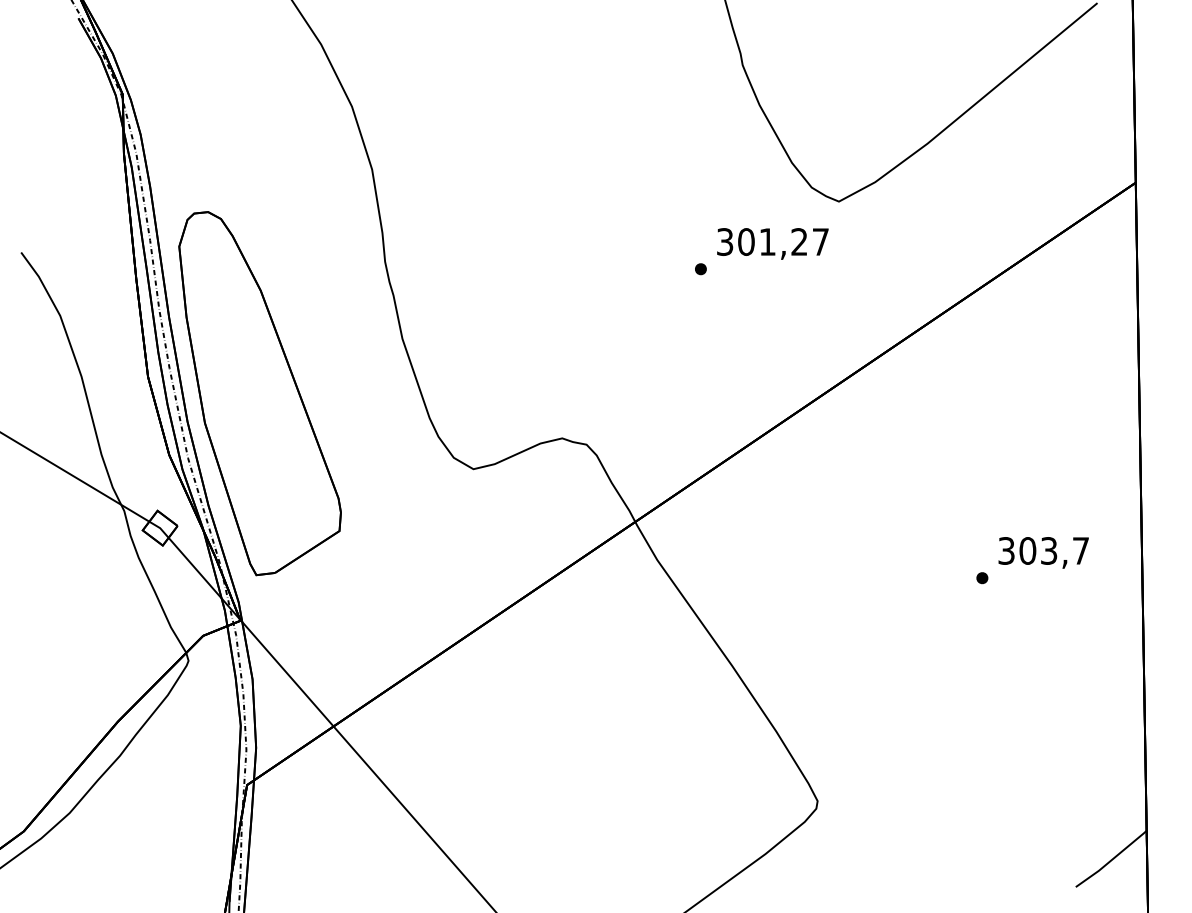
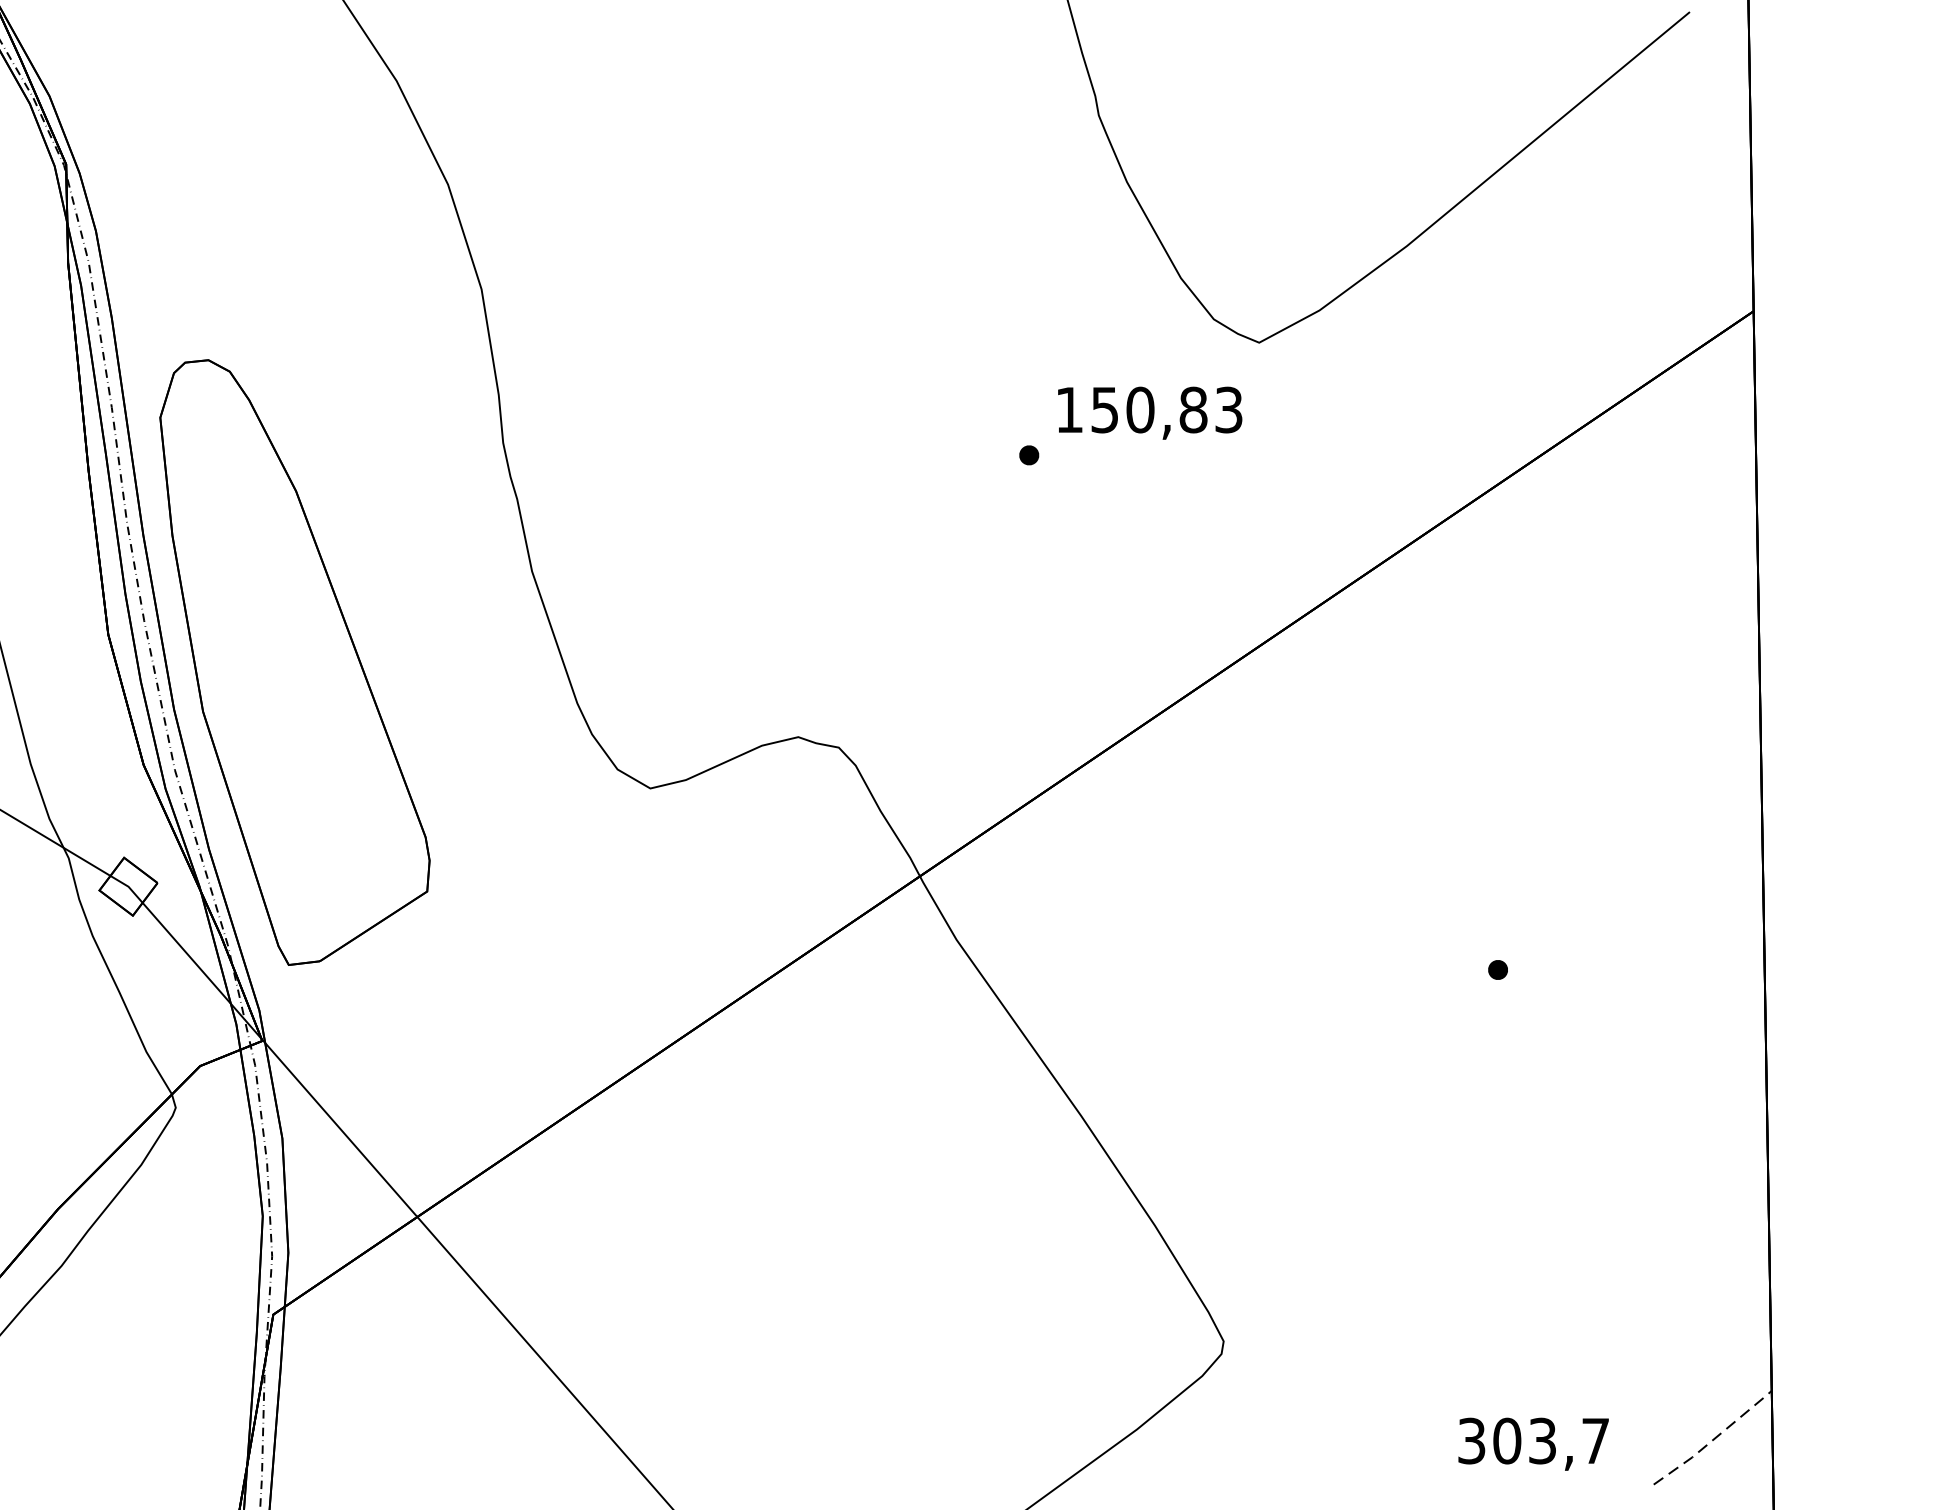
text: (772, 241) -> (1148, 409), 301,27 -> 150,83
text: (1043, 552) -> (1533, 1443), moved
line: (1112, 859) -> (1714, 1438), solid -> dashed

